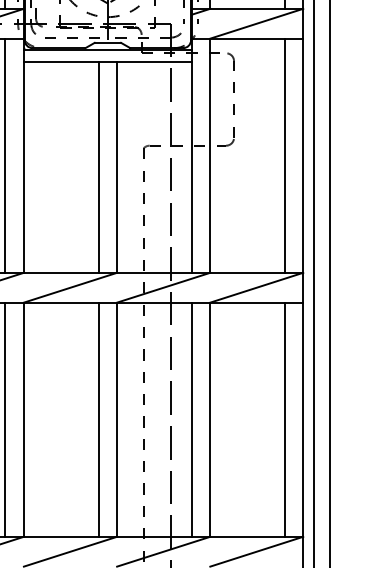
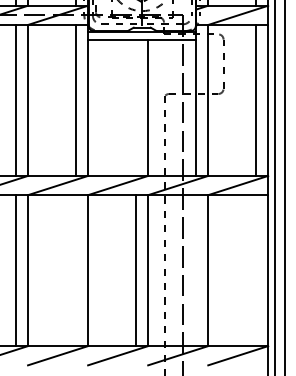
line: (98, 166) -> (136, 107), removed
line: (5, 419) -> (76, 270), removed
line: (192, 419) -> (196, 270), removed
line: (285, 419) -> (256, 270), removed

